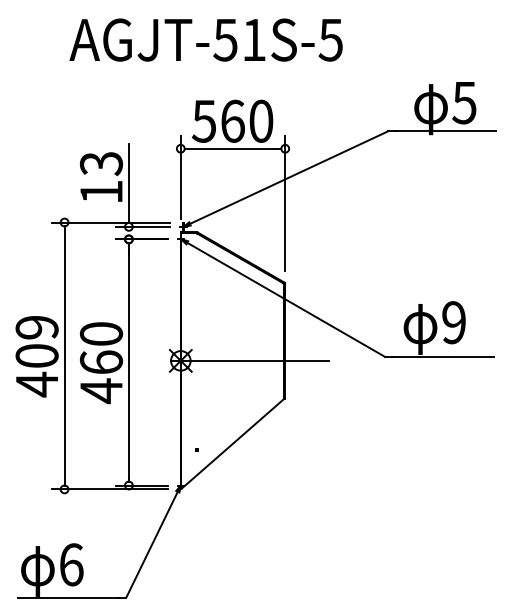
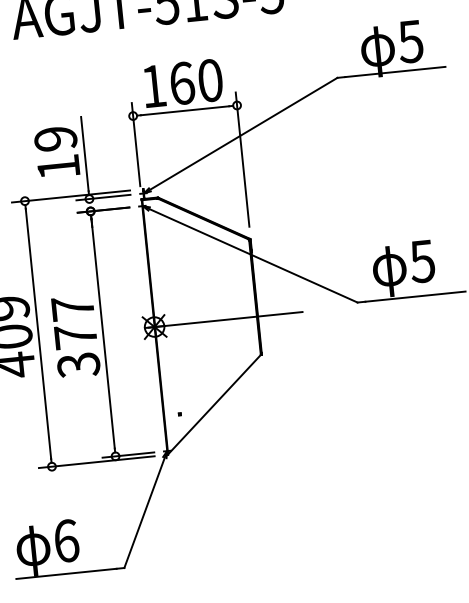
text: (203, 121) -> (152, 86), 560 -> 160
text: (101, 164) -> (55, 139), 13 -> 19
text: (453, 322) -> (422, 261), 9 -> 5
text: (101, 363) -> (75, 337), 460 -> 377

